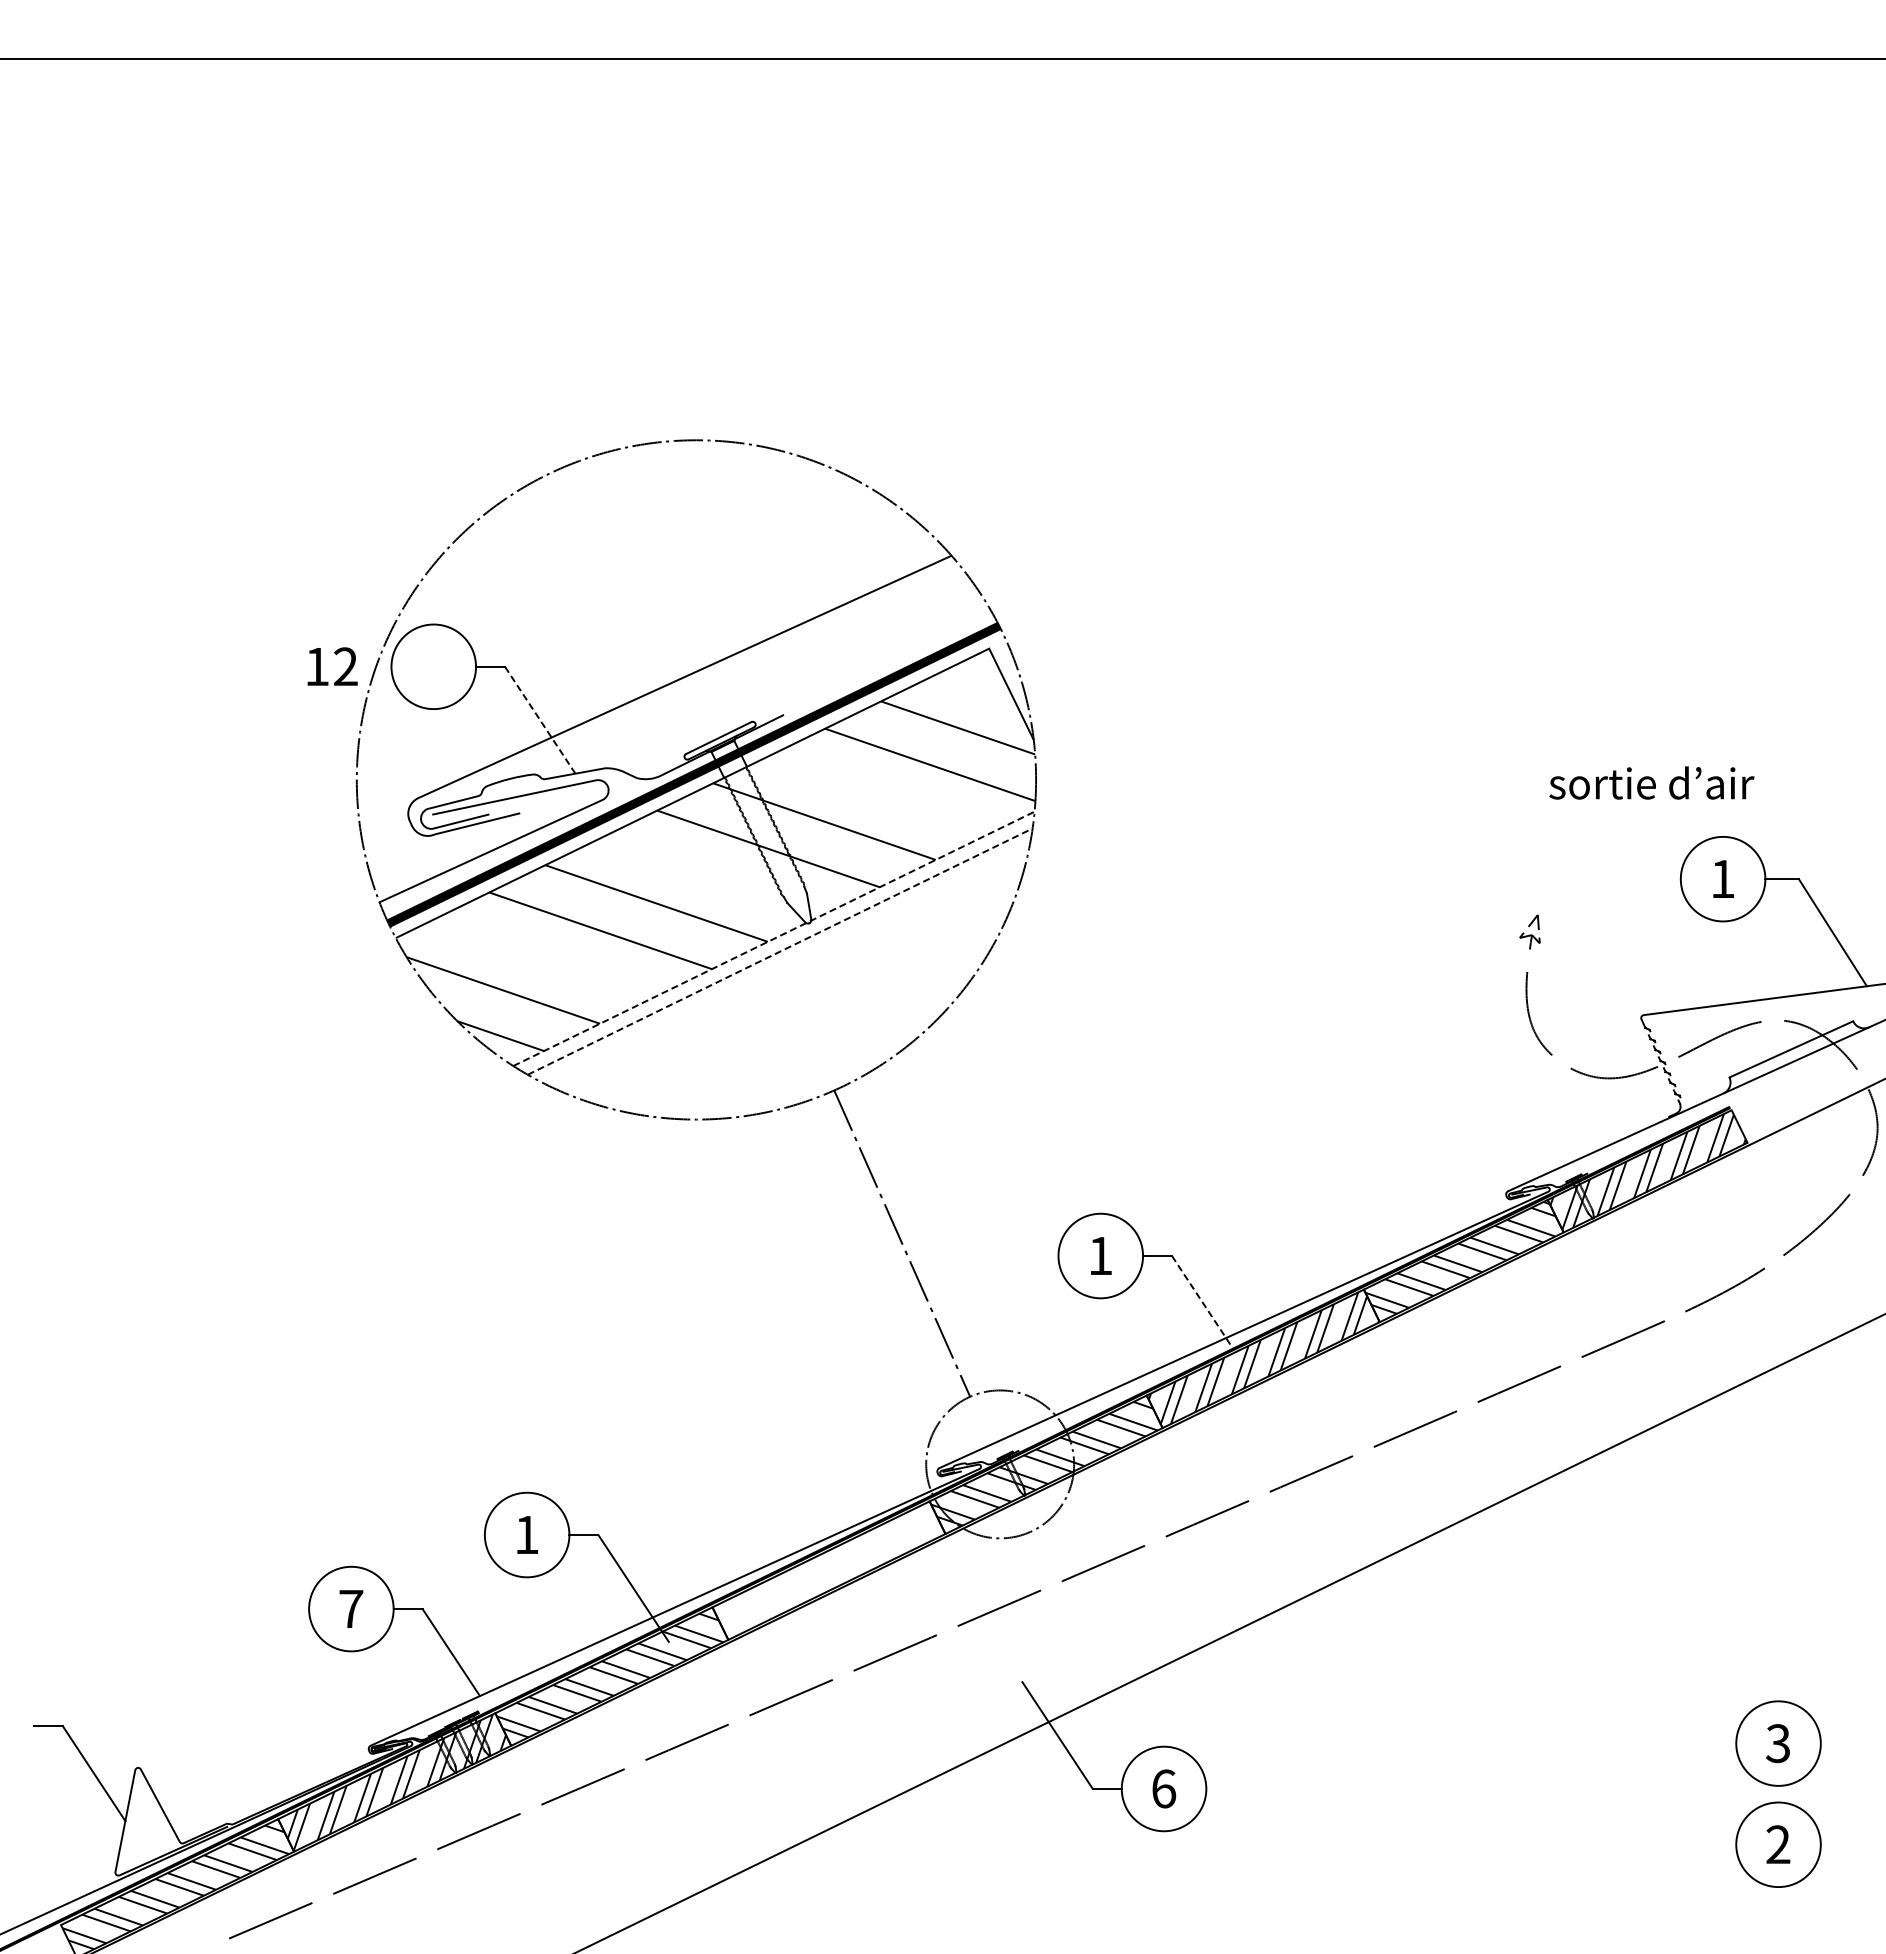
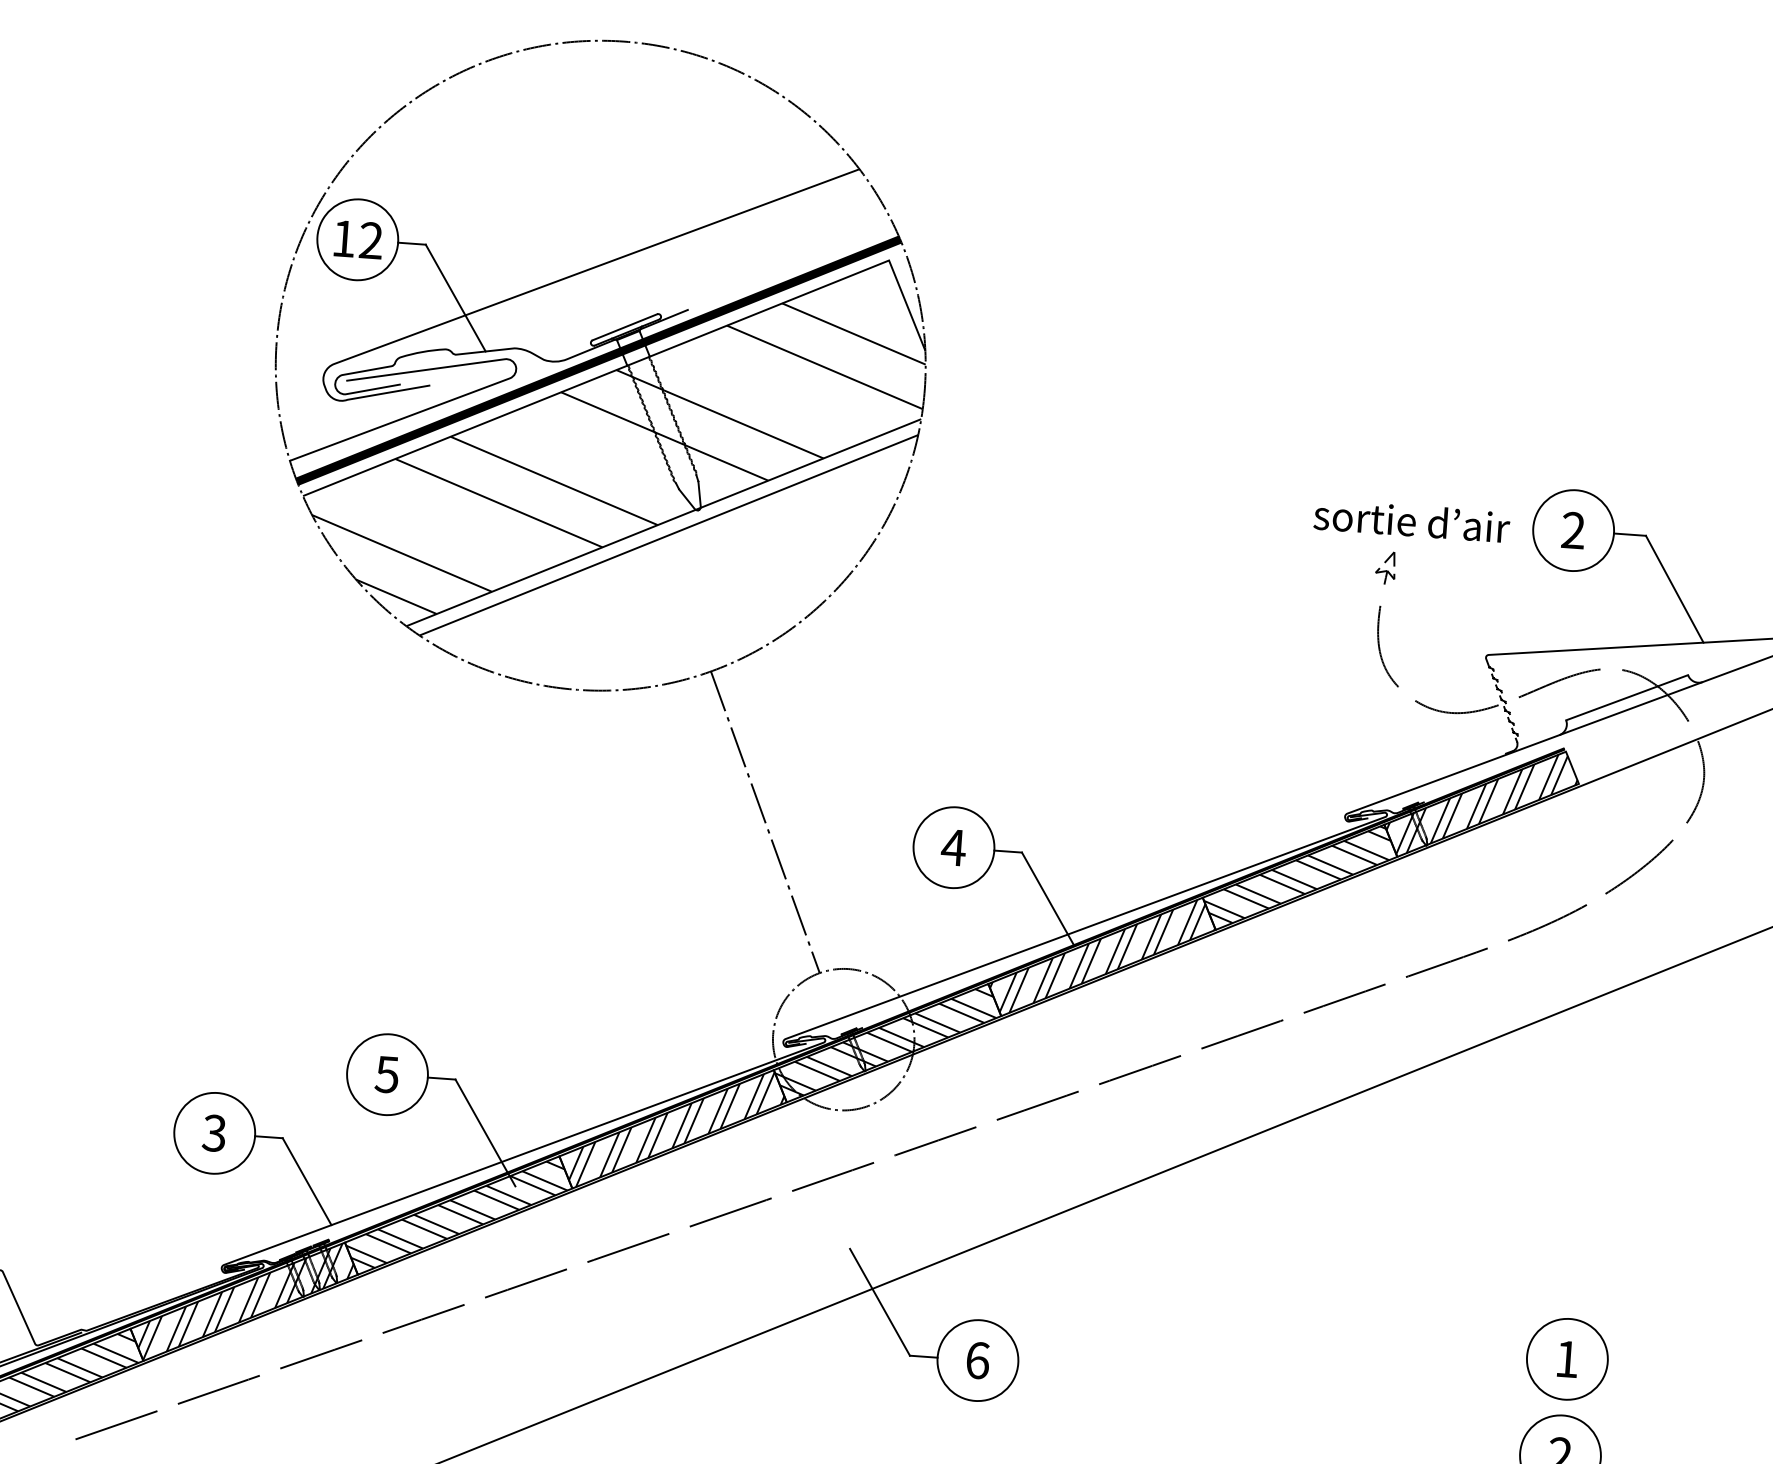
text: (332, 666) -> (358, 239), moved
line: (540, 720) -> (455, 298), dashed -> solid
text: (1651, 782) -> (1411, 520), moved
text: (1722, 878) -> (1573, 529), 1 -> 2
line: (774, 938) -> (664, 522), dashed -> solid
line: (780, 951) -> (669, 535), dashed -> solid
text: (1100, 1255) -> (953, 847), 1 -> 4
line: (1202, 1302) -> (1047, 898), dashed -> solid
text: (526, 1535) -> (386, 1075), 1 -> 5
hatch: (833, 1570) -> (677, 1129), added
text: (350, 1608) -> (213, 1132), 7 -> 3
text: (1777, 1743) -> (1566, 1359), 3 -> 1

